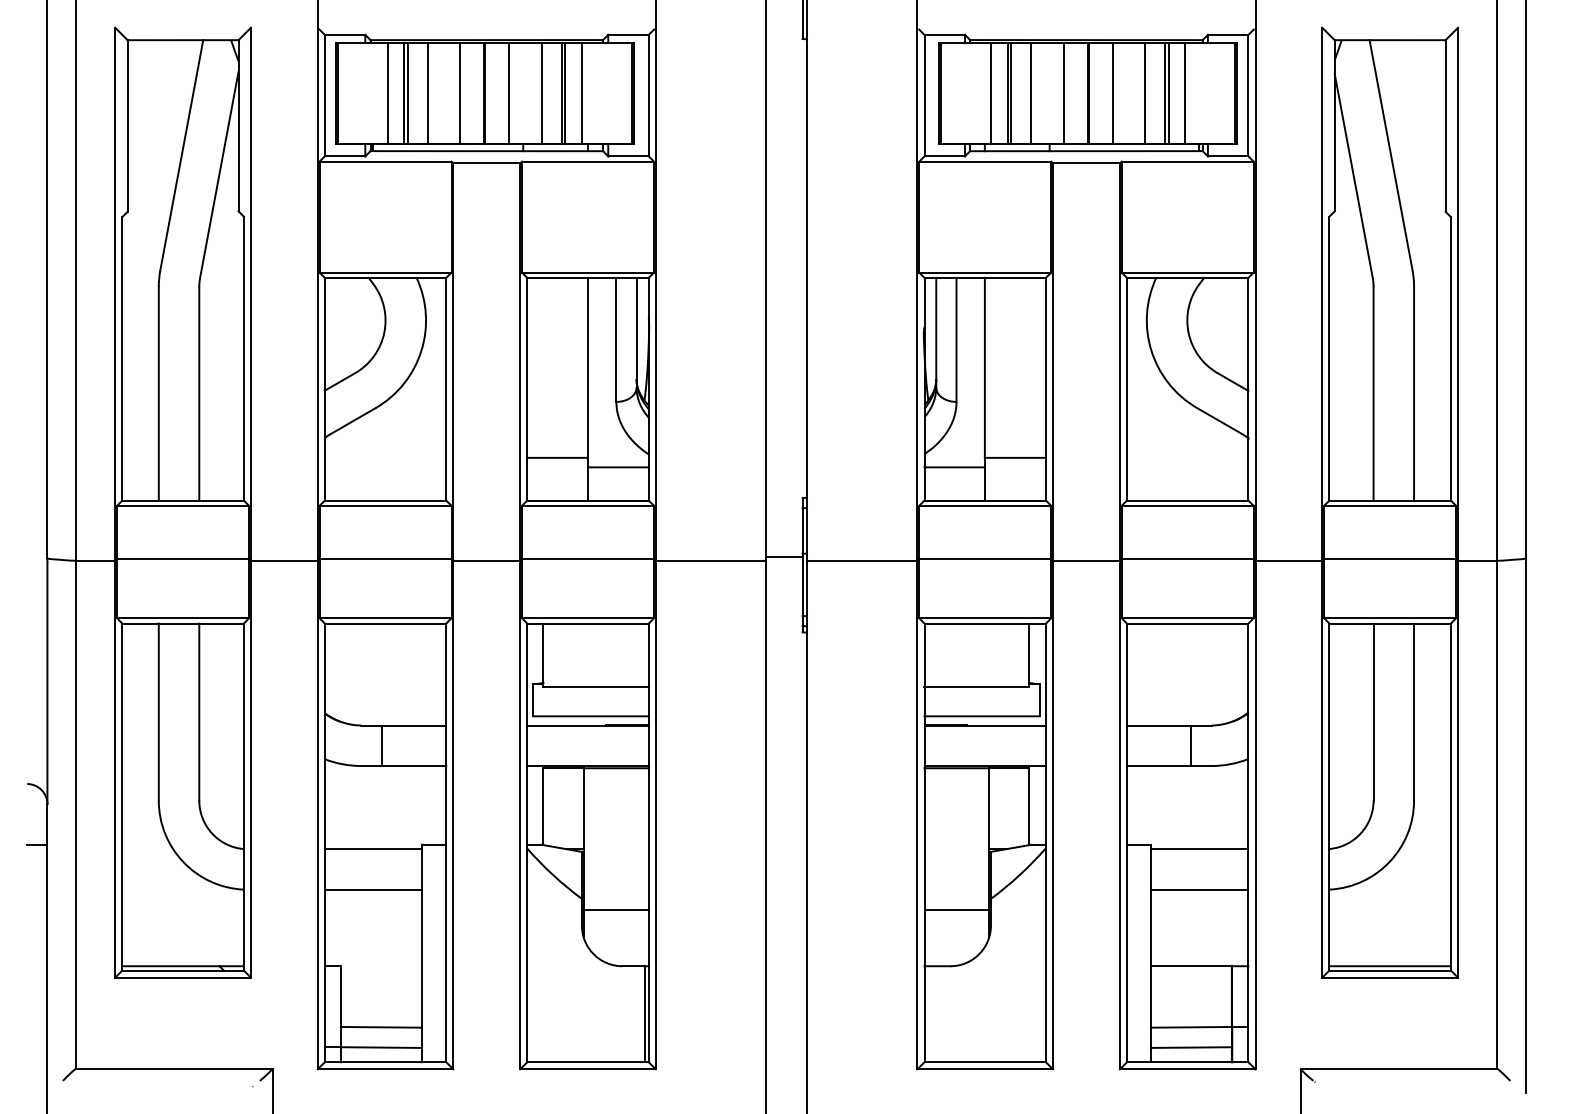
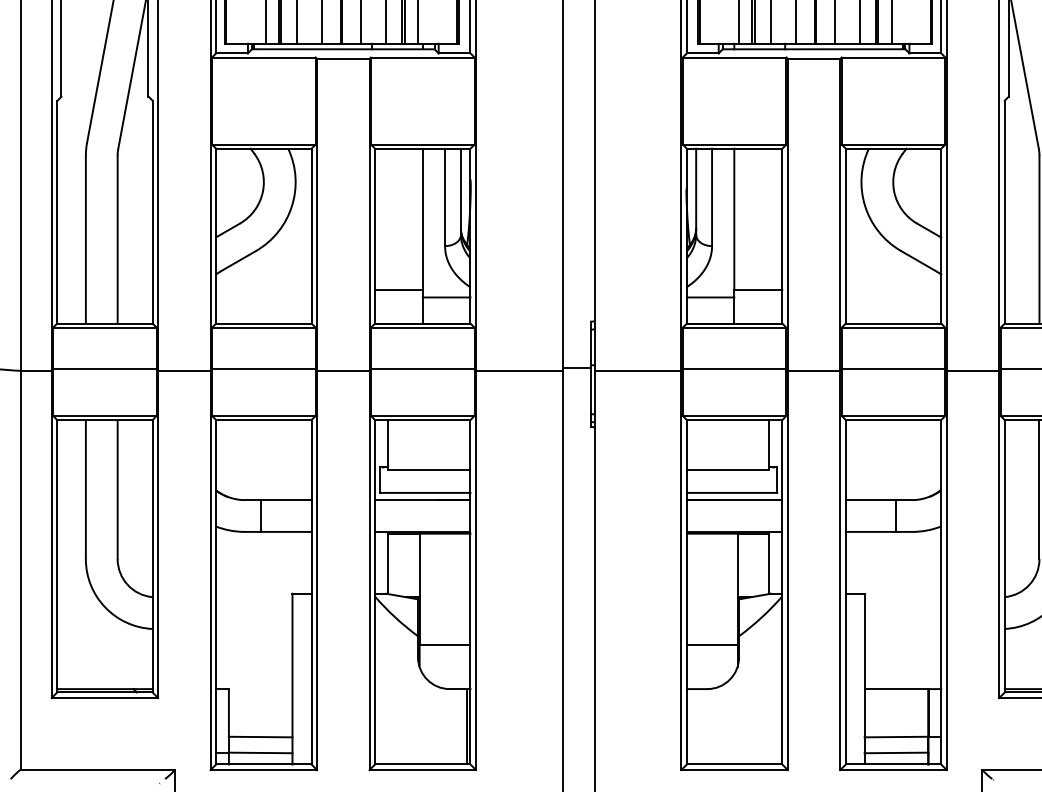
line: (373, 849) -> (254, 597), removed
line: (1199, 849) -> (902, 597), removed
line: (373, 889) -> (254, 628), removed
line: (1199, 889) -> (902, 628), removed

